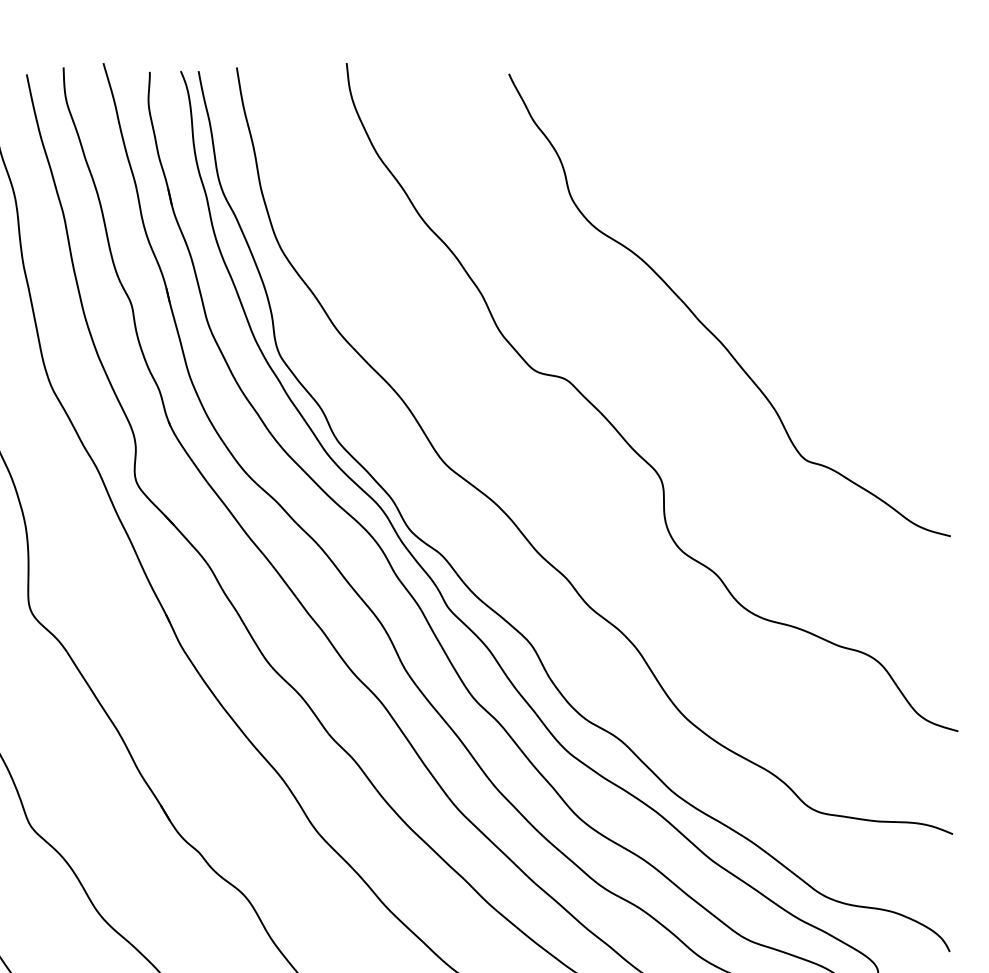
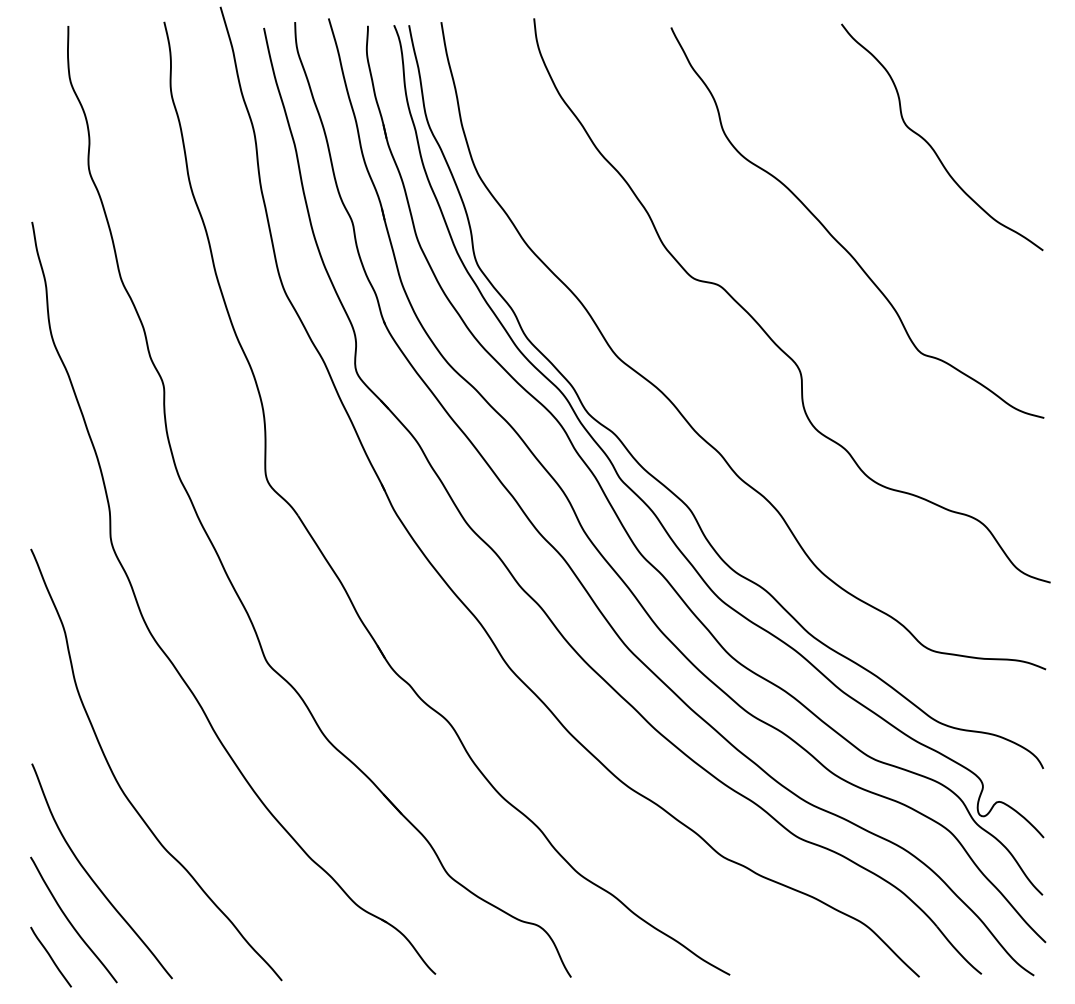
curve: (817, 213) -> (931, 145), added

